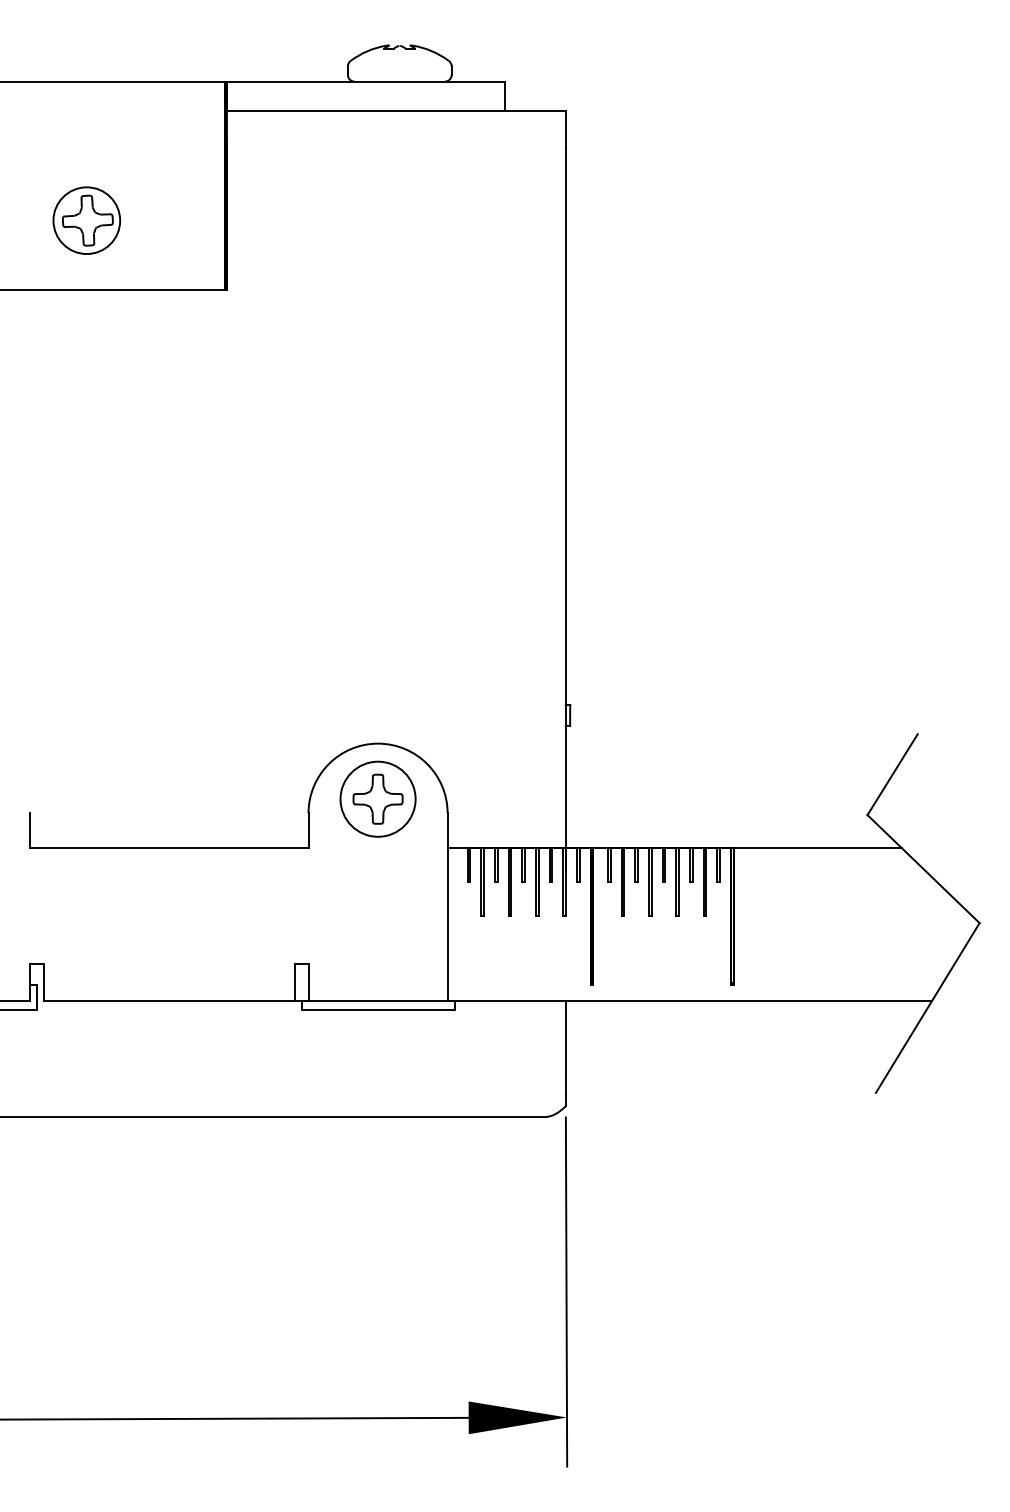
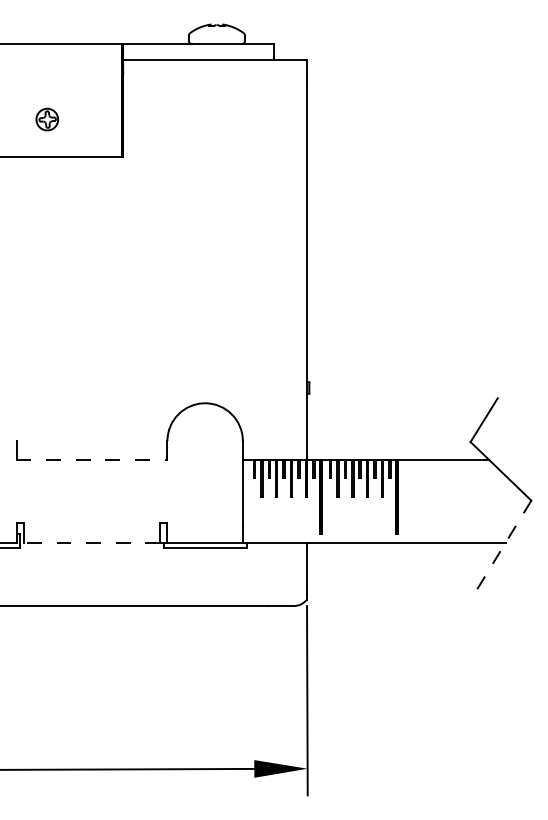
part: (87, 220) -> (47, 119), size x0.6
part: (376, 799) -> (204, 433), removed
line: (170, 847) -> (92, 459), solid -> dashed
line: (168, 1000) -> (91, 542), solid -> dashed
line: (928, 1007) -> (503, 546), solid -> dashed

